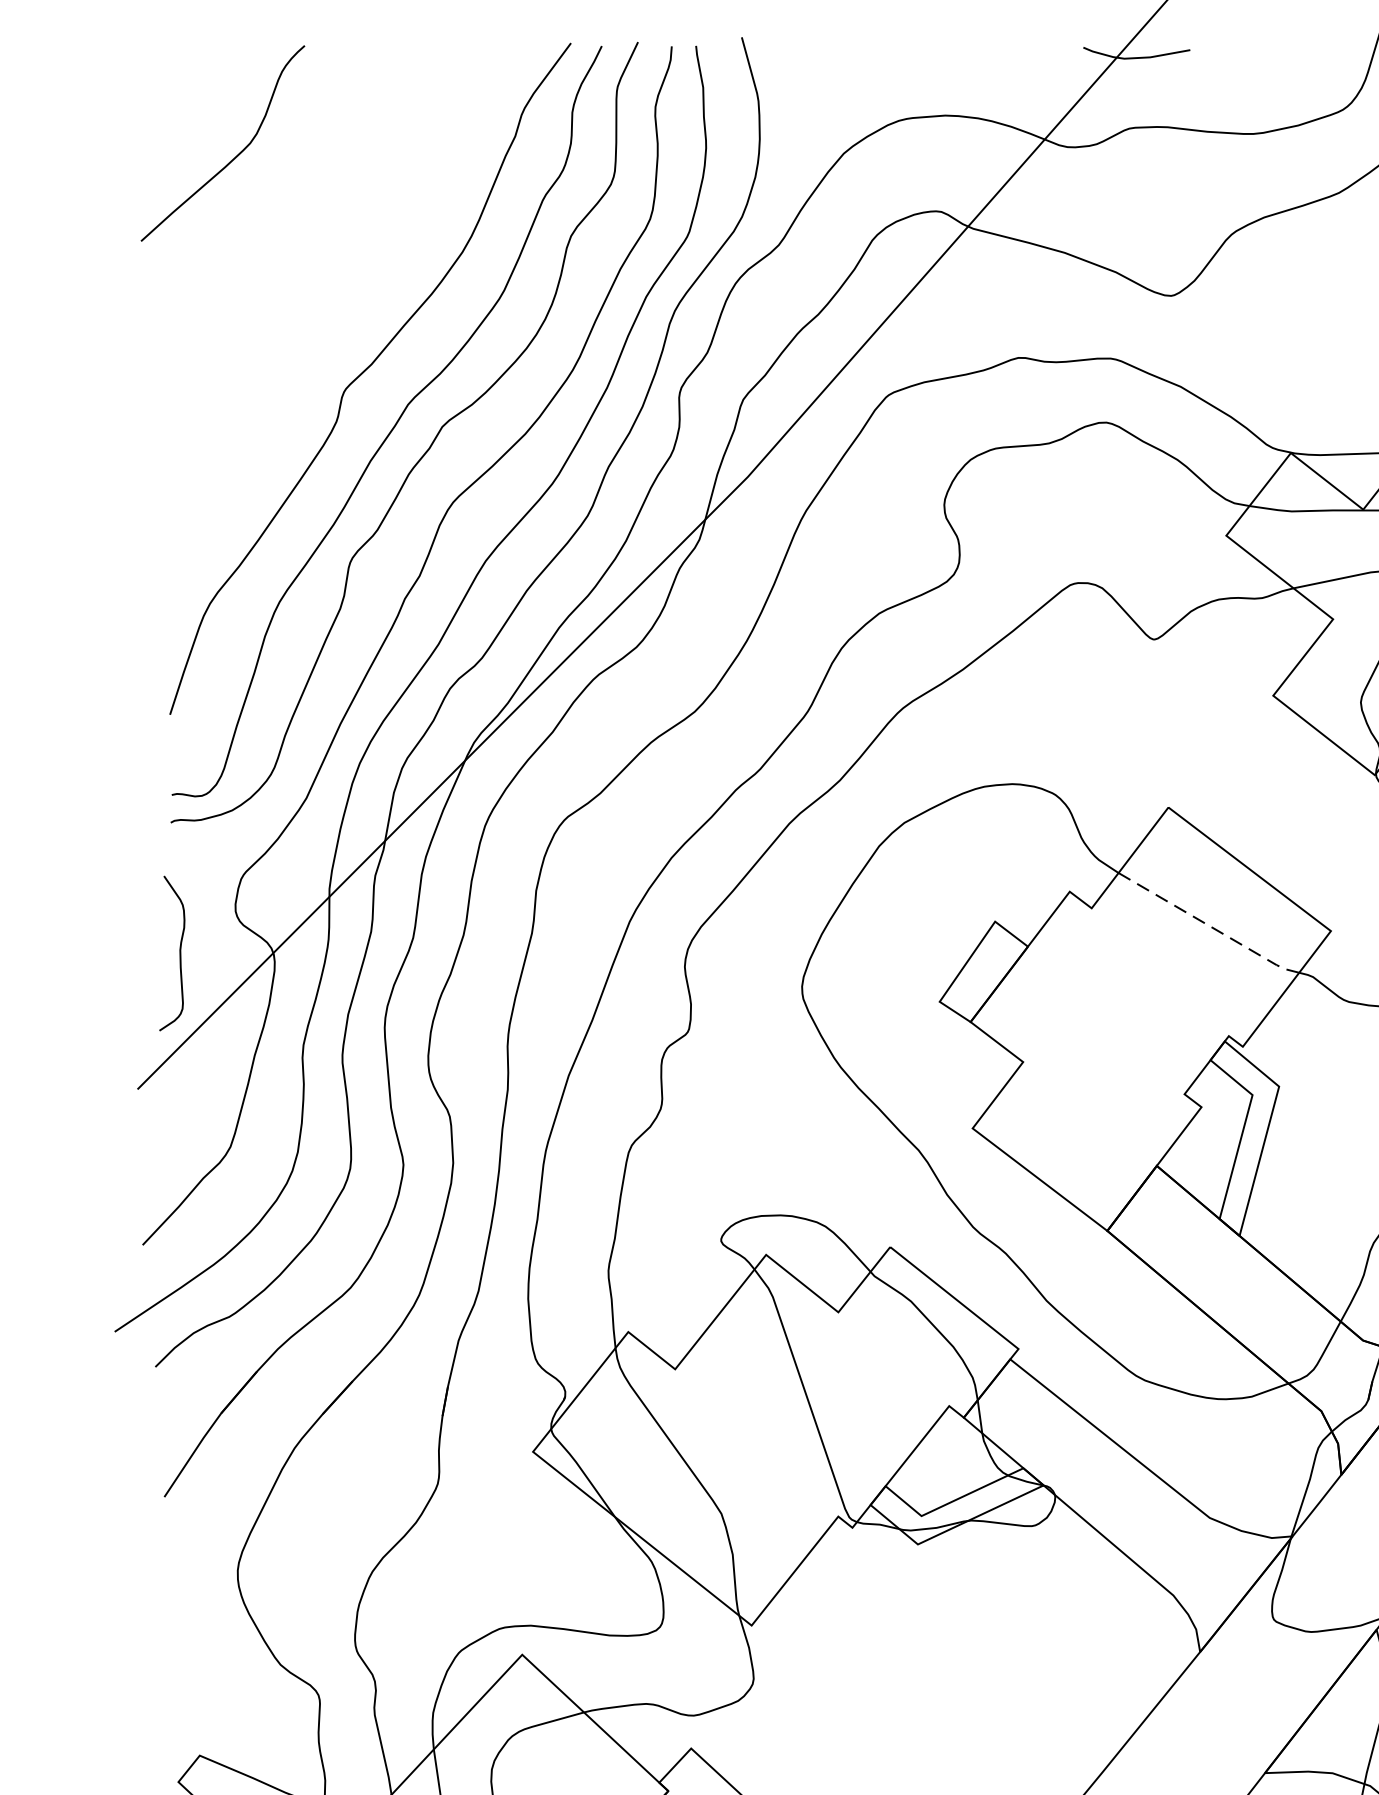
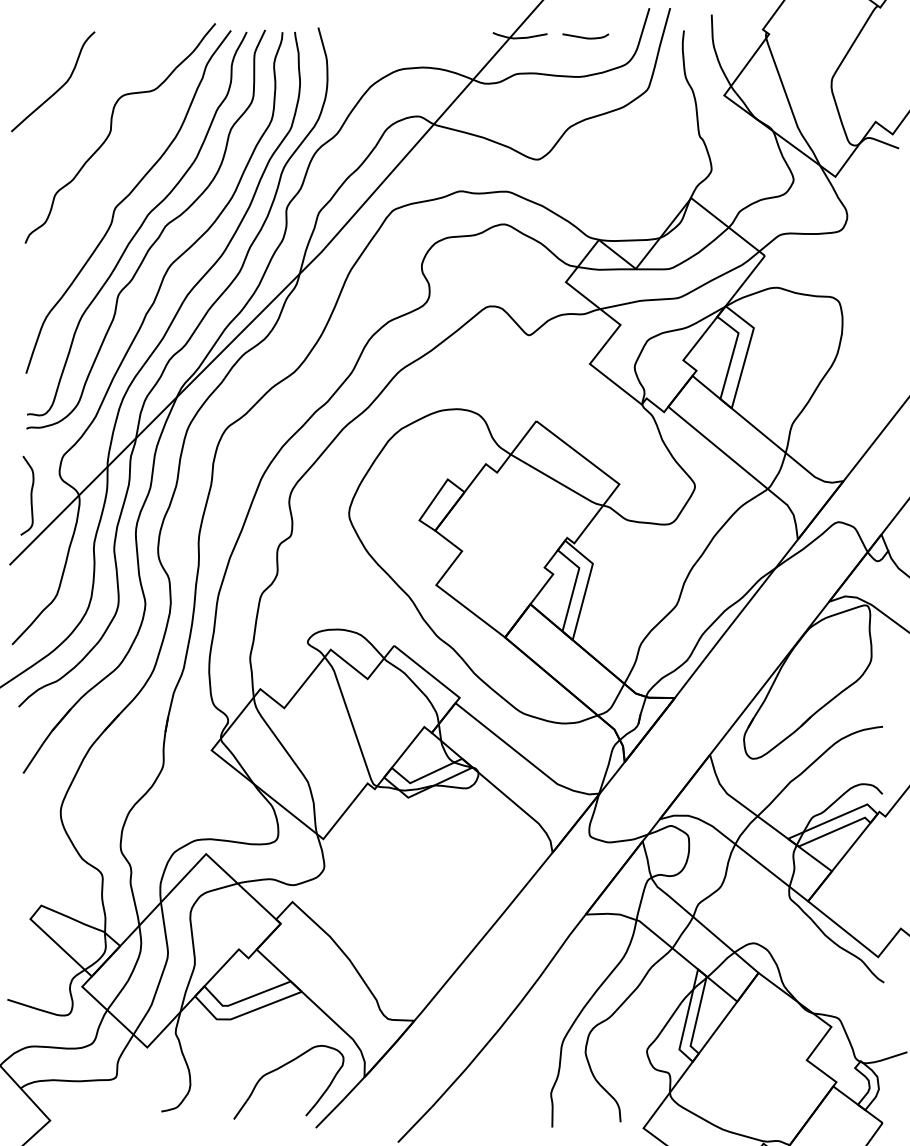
curve: (1264, 56) -> (585, 37), added
curve: (337, 242) -> (111, 132), added
line: (1211, 927) -> (558, 482), dashed -> solid

